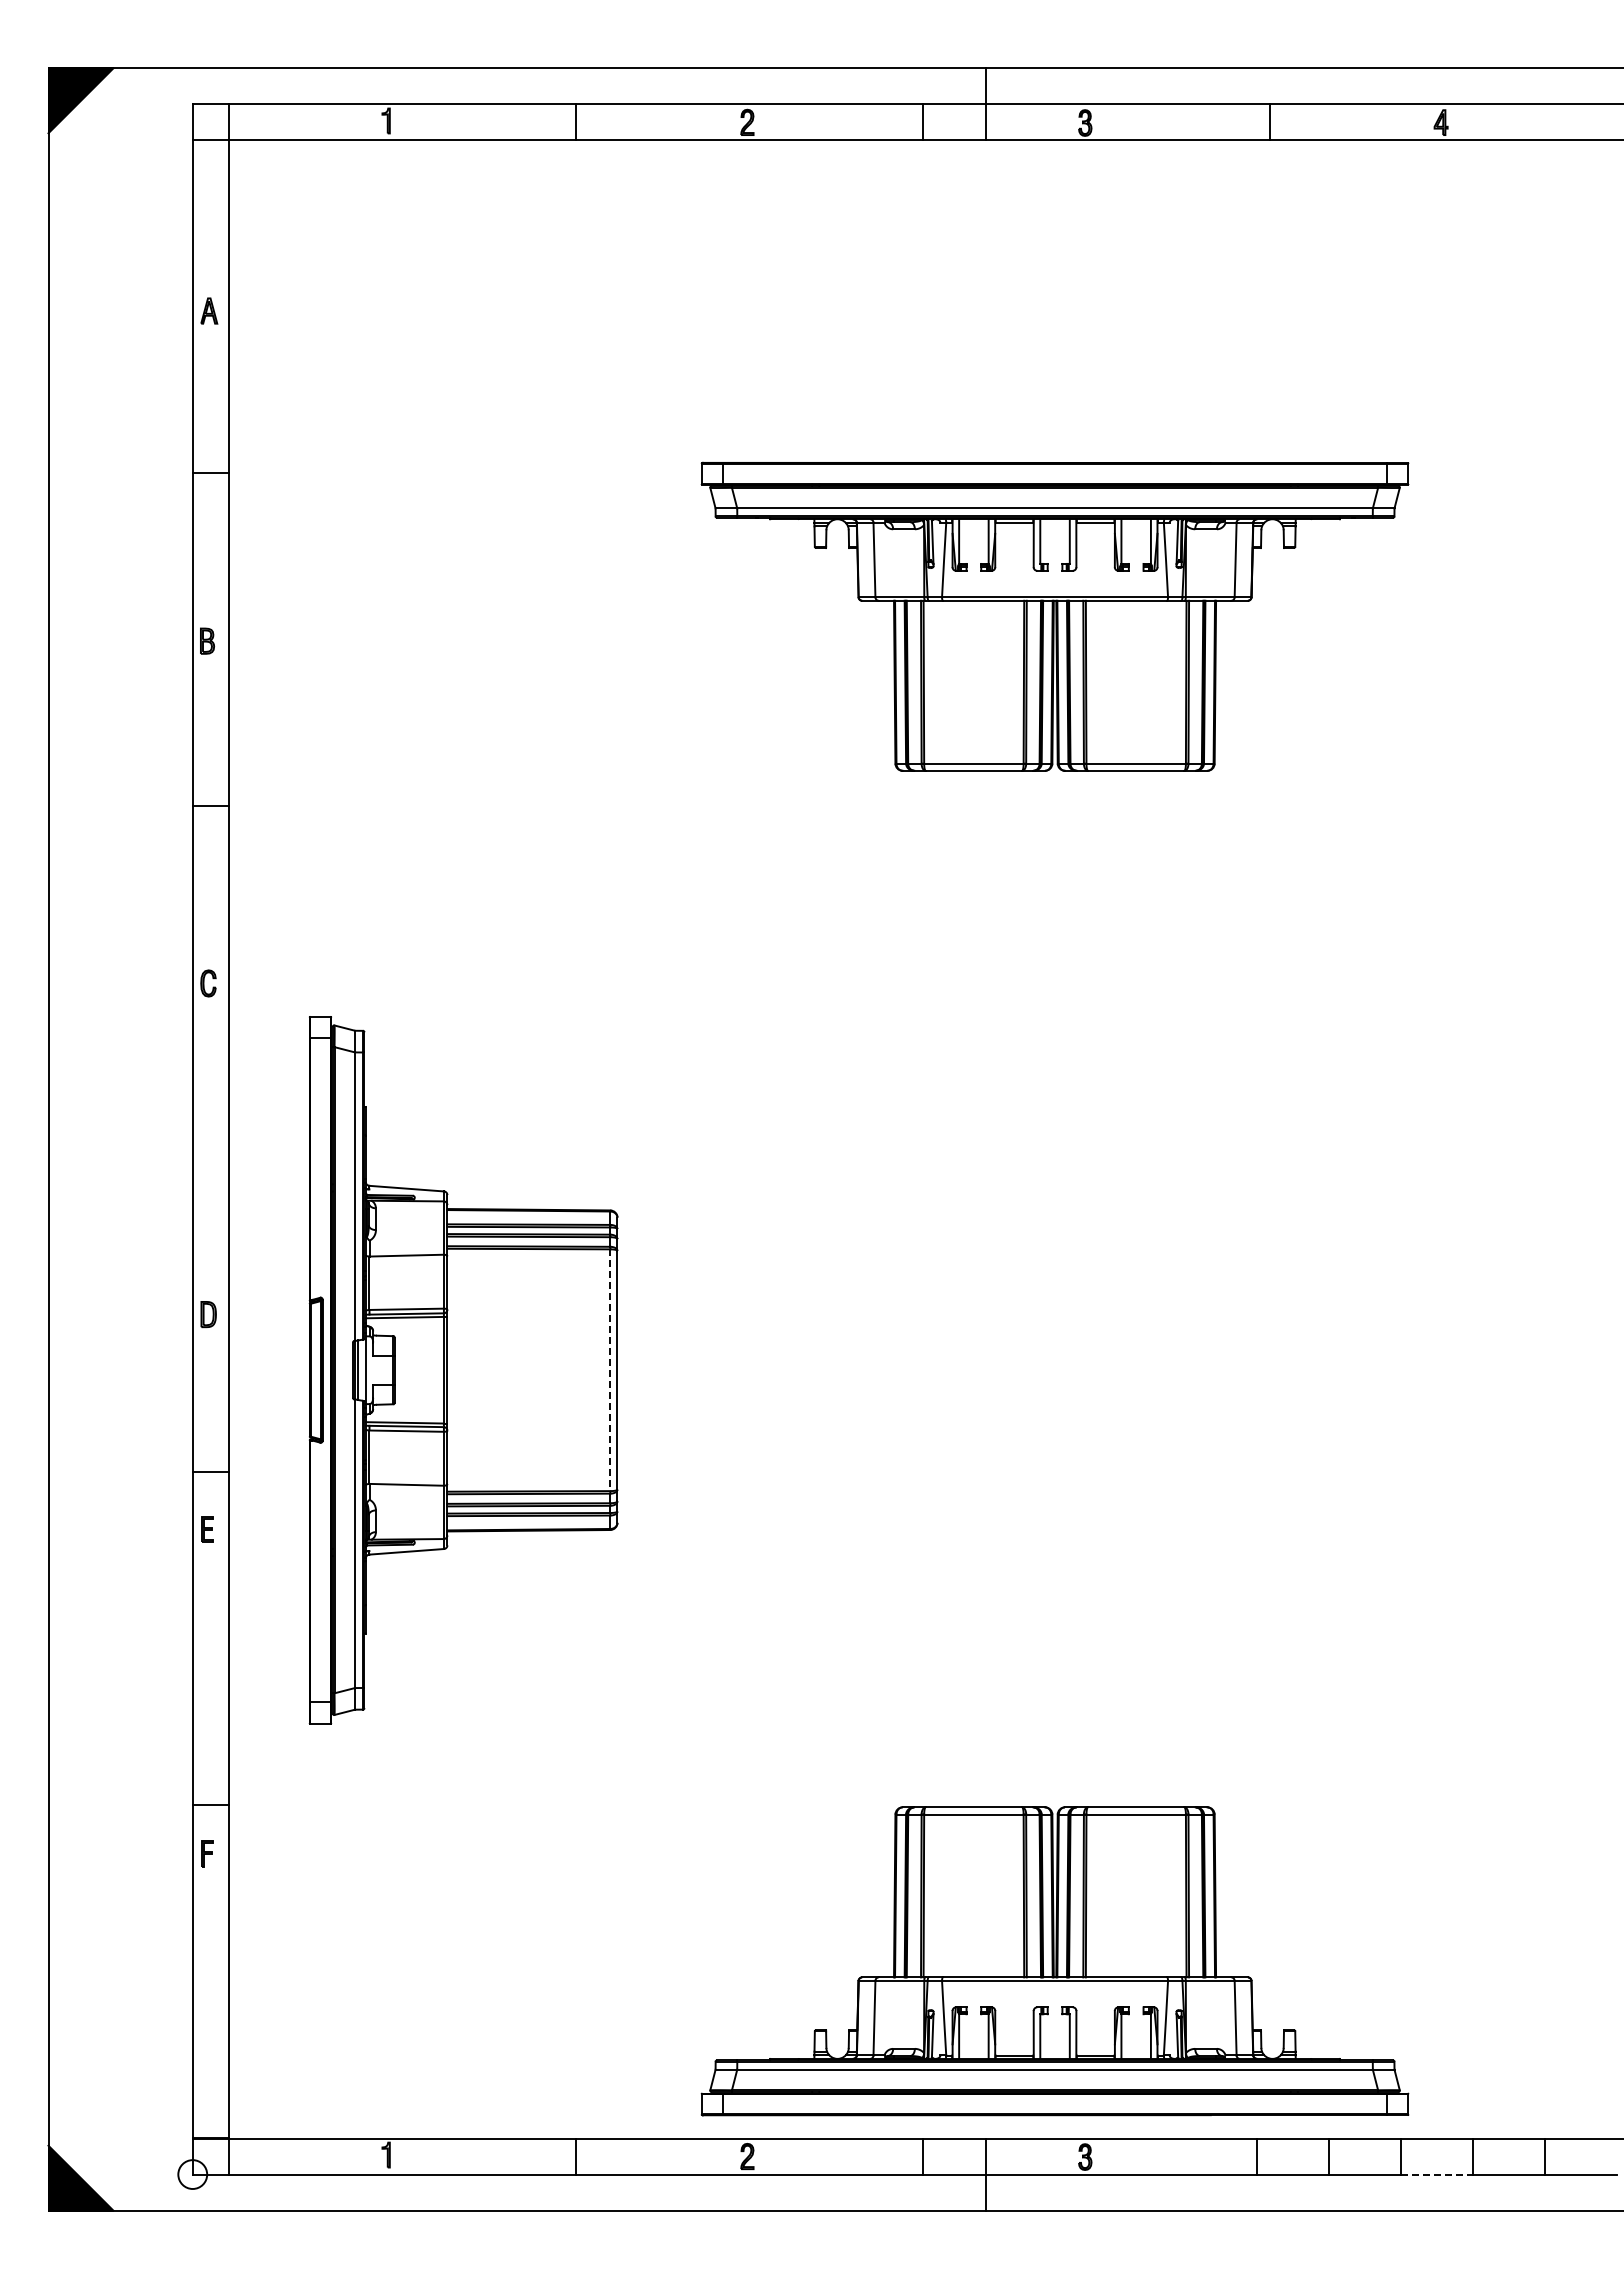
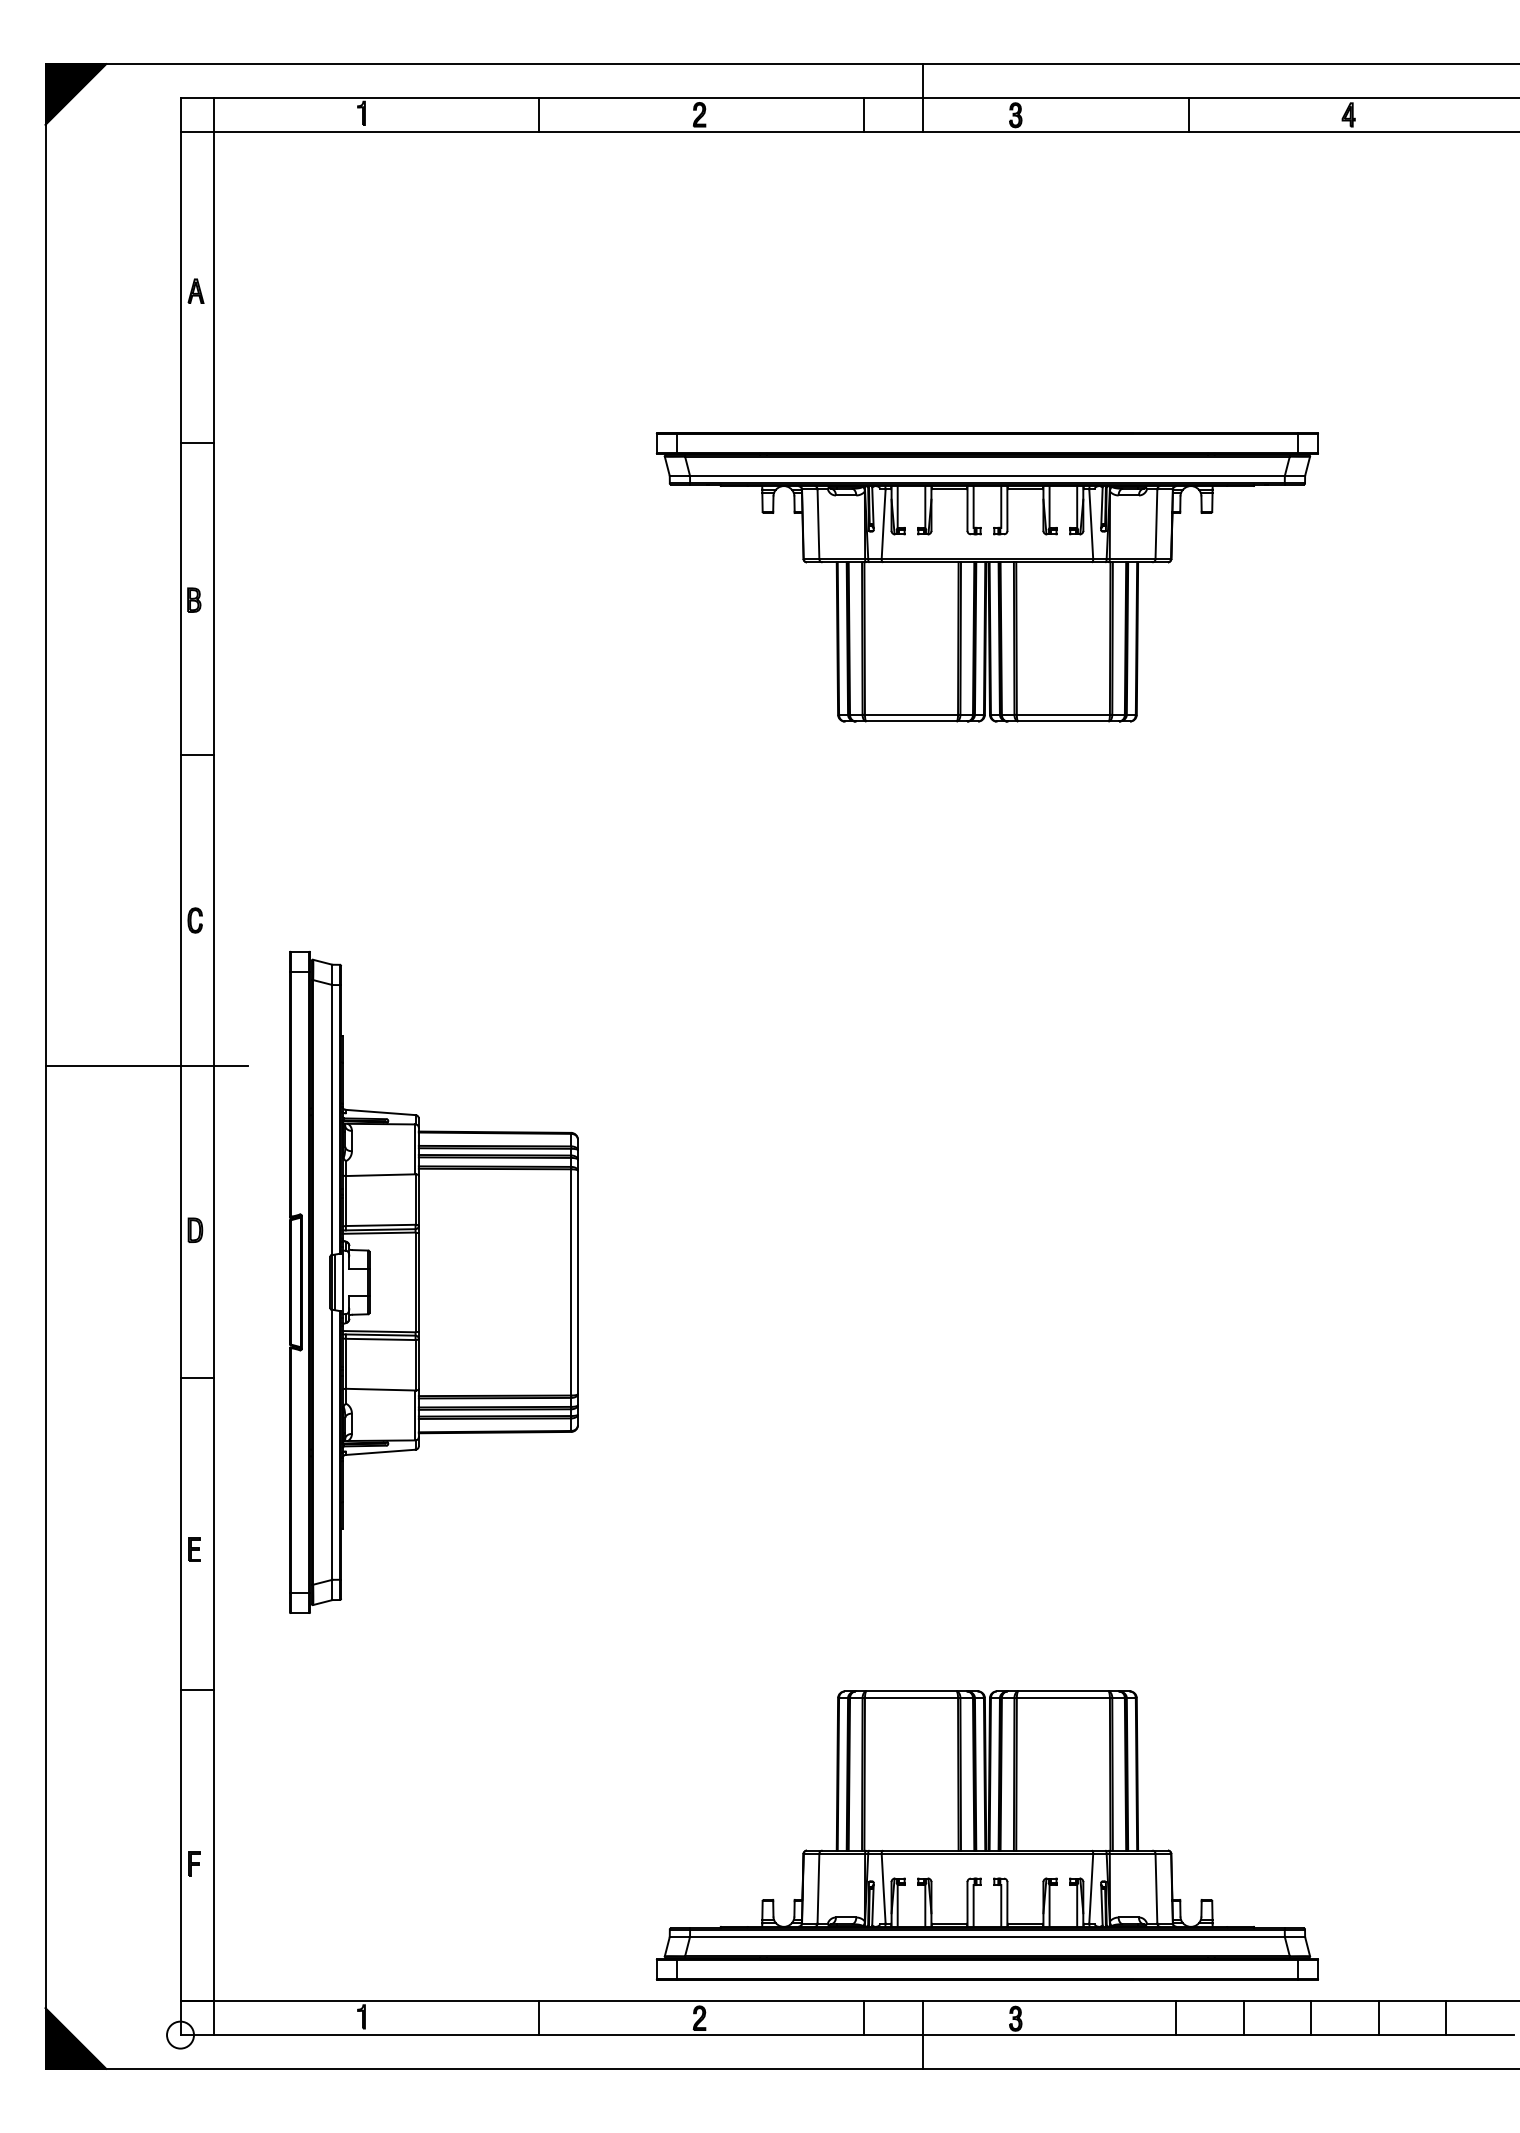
line: (156, 1139) -> (146, 1066), added
line: (610, 1370) -> (571, 1282), dashed -> solid
part: (207, 1529) -> (194, 1549), moved
part: (207, 1853) -> (194, 1863), moved
line: (1437, 2174) -> (1345, 2035), dashed -> solid

